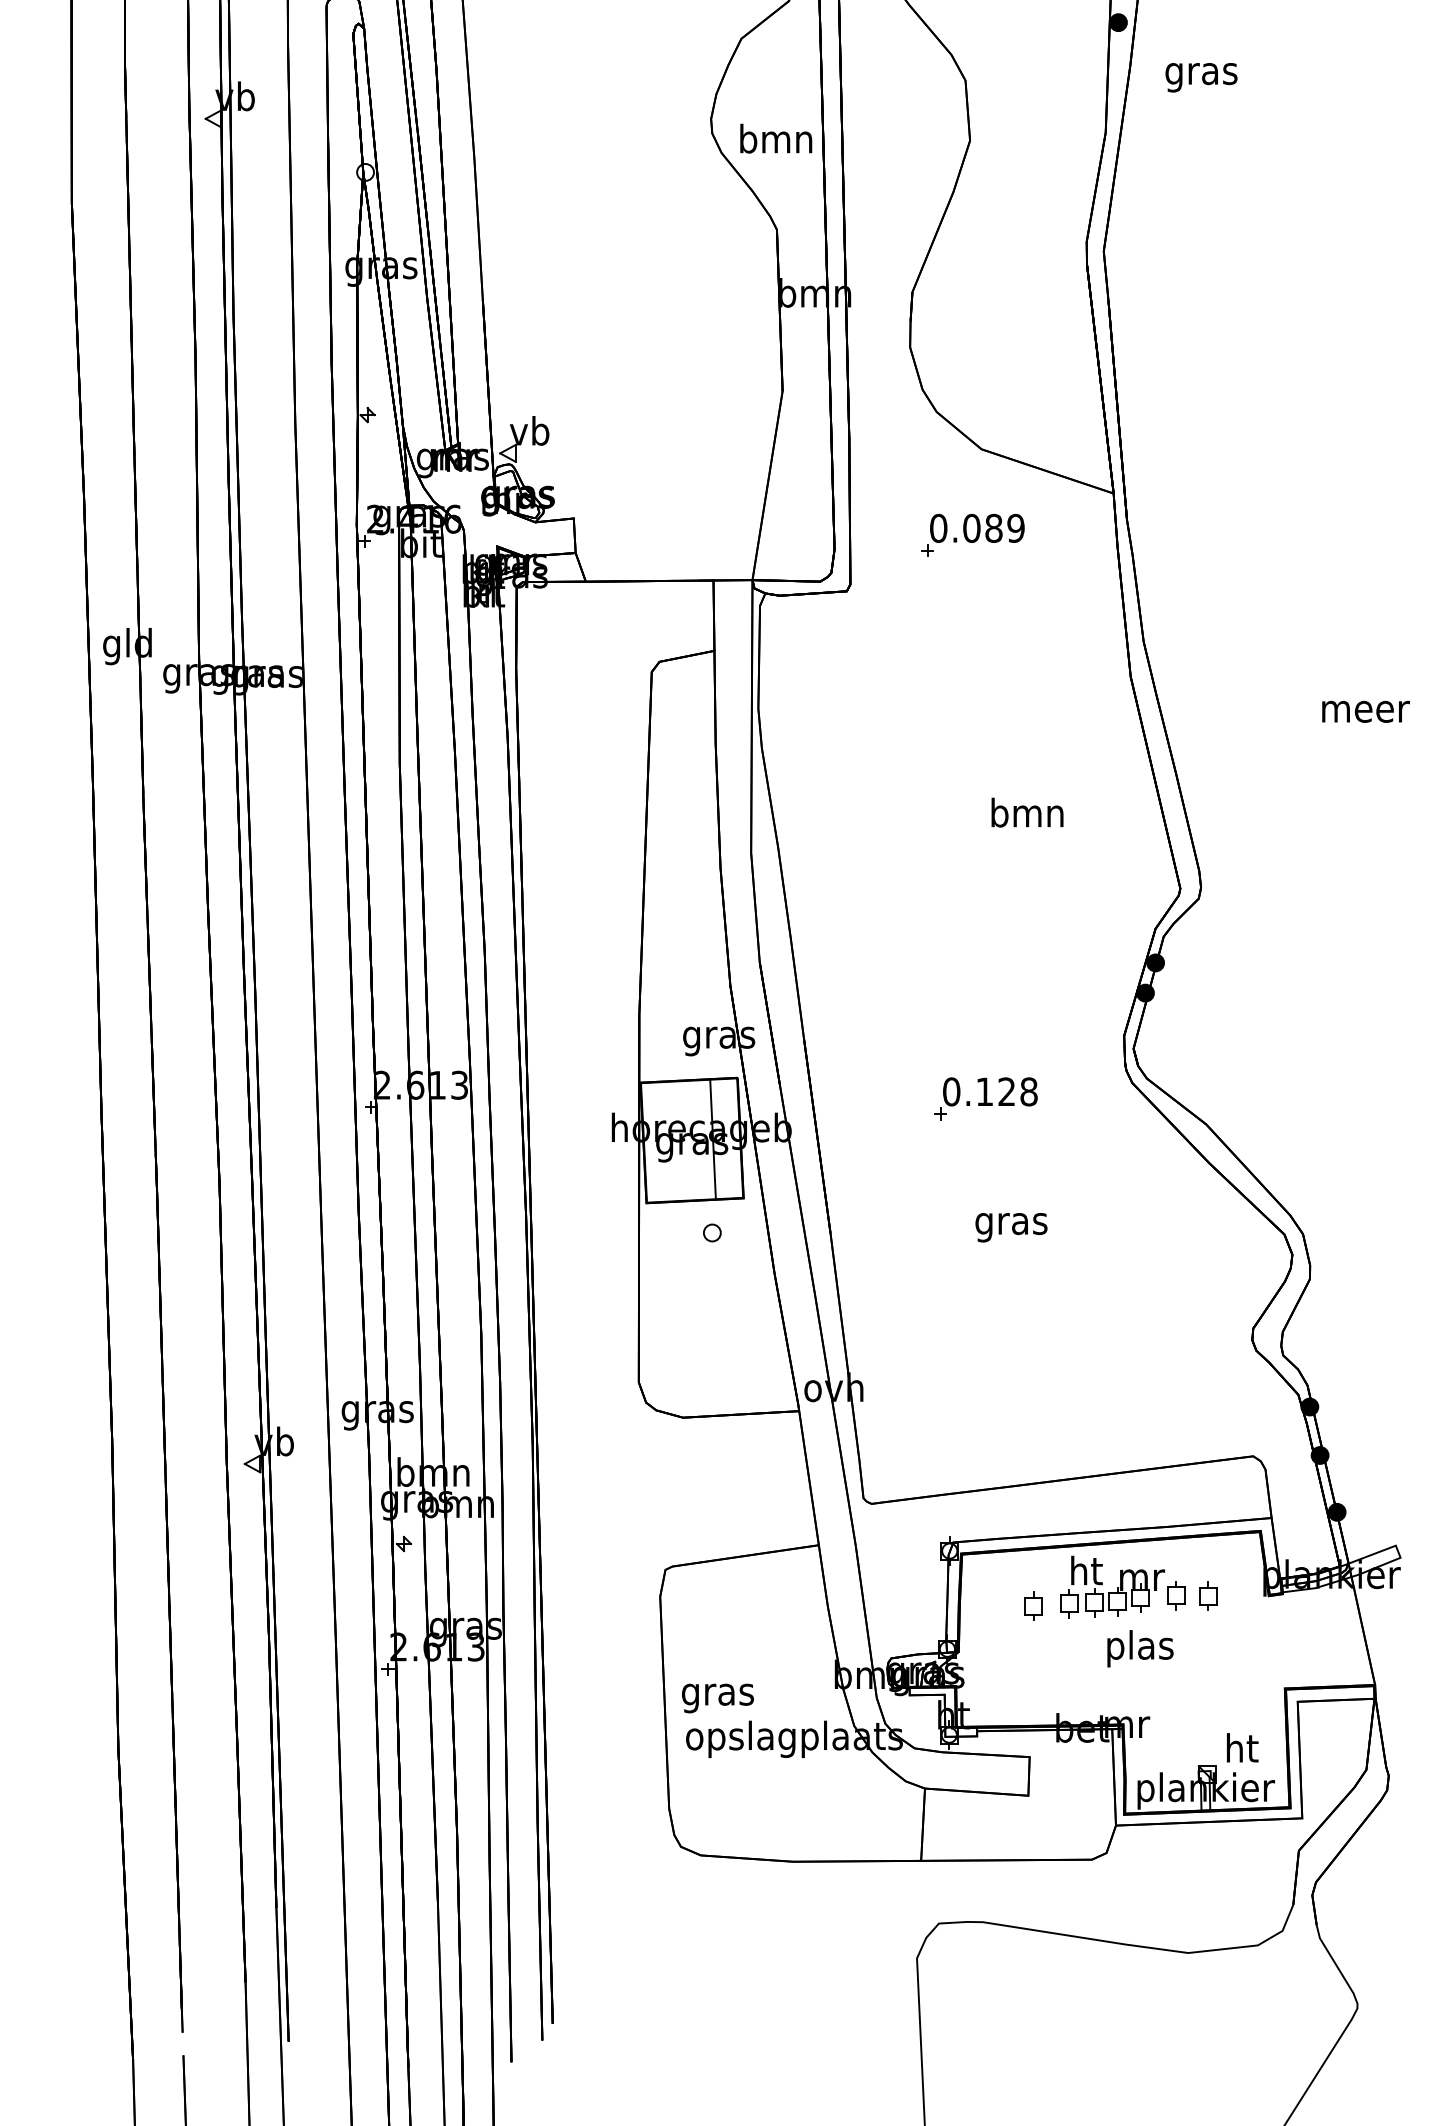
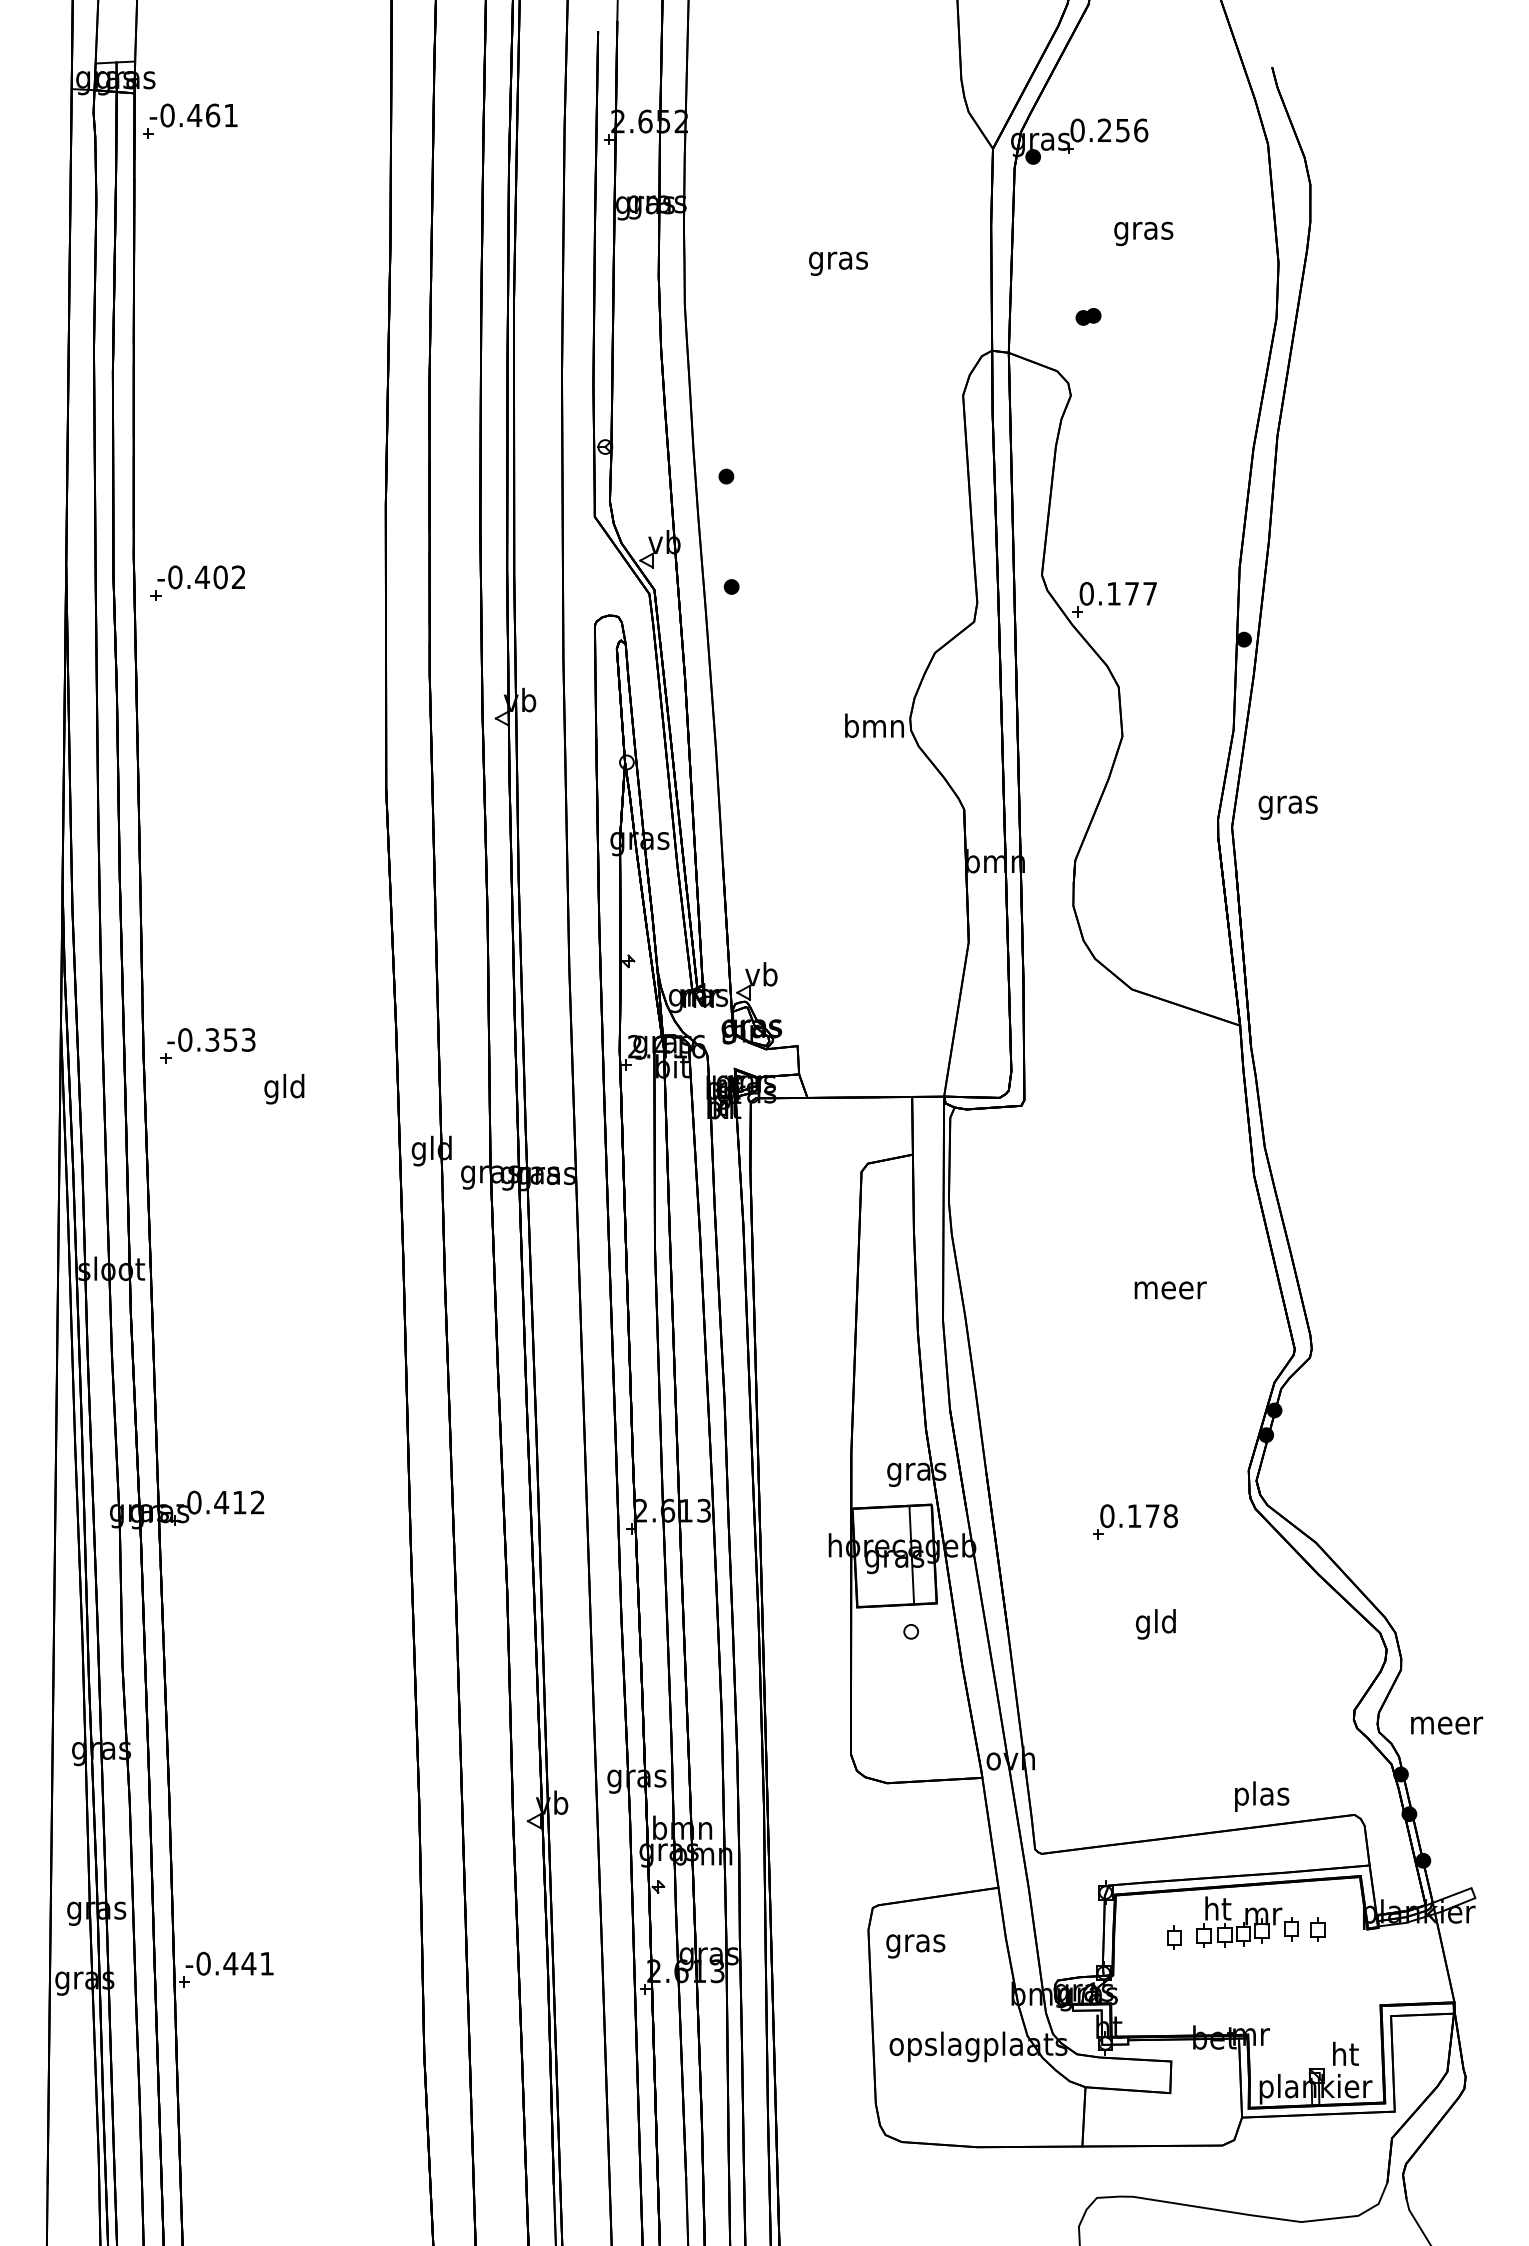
text: (1200, 77) -> (1287, 807), moved
text: (776, 138) -> (874, 725), moved
part: (972, 534) -> (1124, 1059), removed
text: (1366, 711) -> (1447, 1725), moved
text: (1028, 812) -> (1170, 1287), bmn -> meer
text: (1006, 1091) -> (1152, 1515), 0.128 -> 0.178
text: (1010, 1224) -> (1155, 1624), gras -> gld
text: (1140, 1648) -> (1262, 1796), moved
text: (717, 1698) -> (915, 1946), moved

